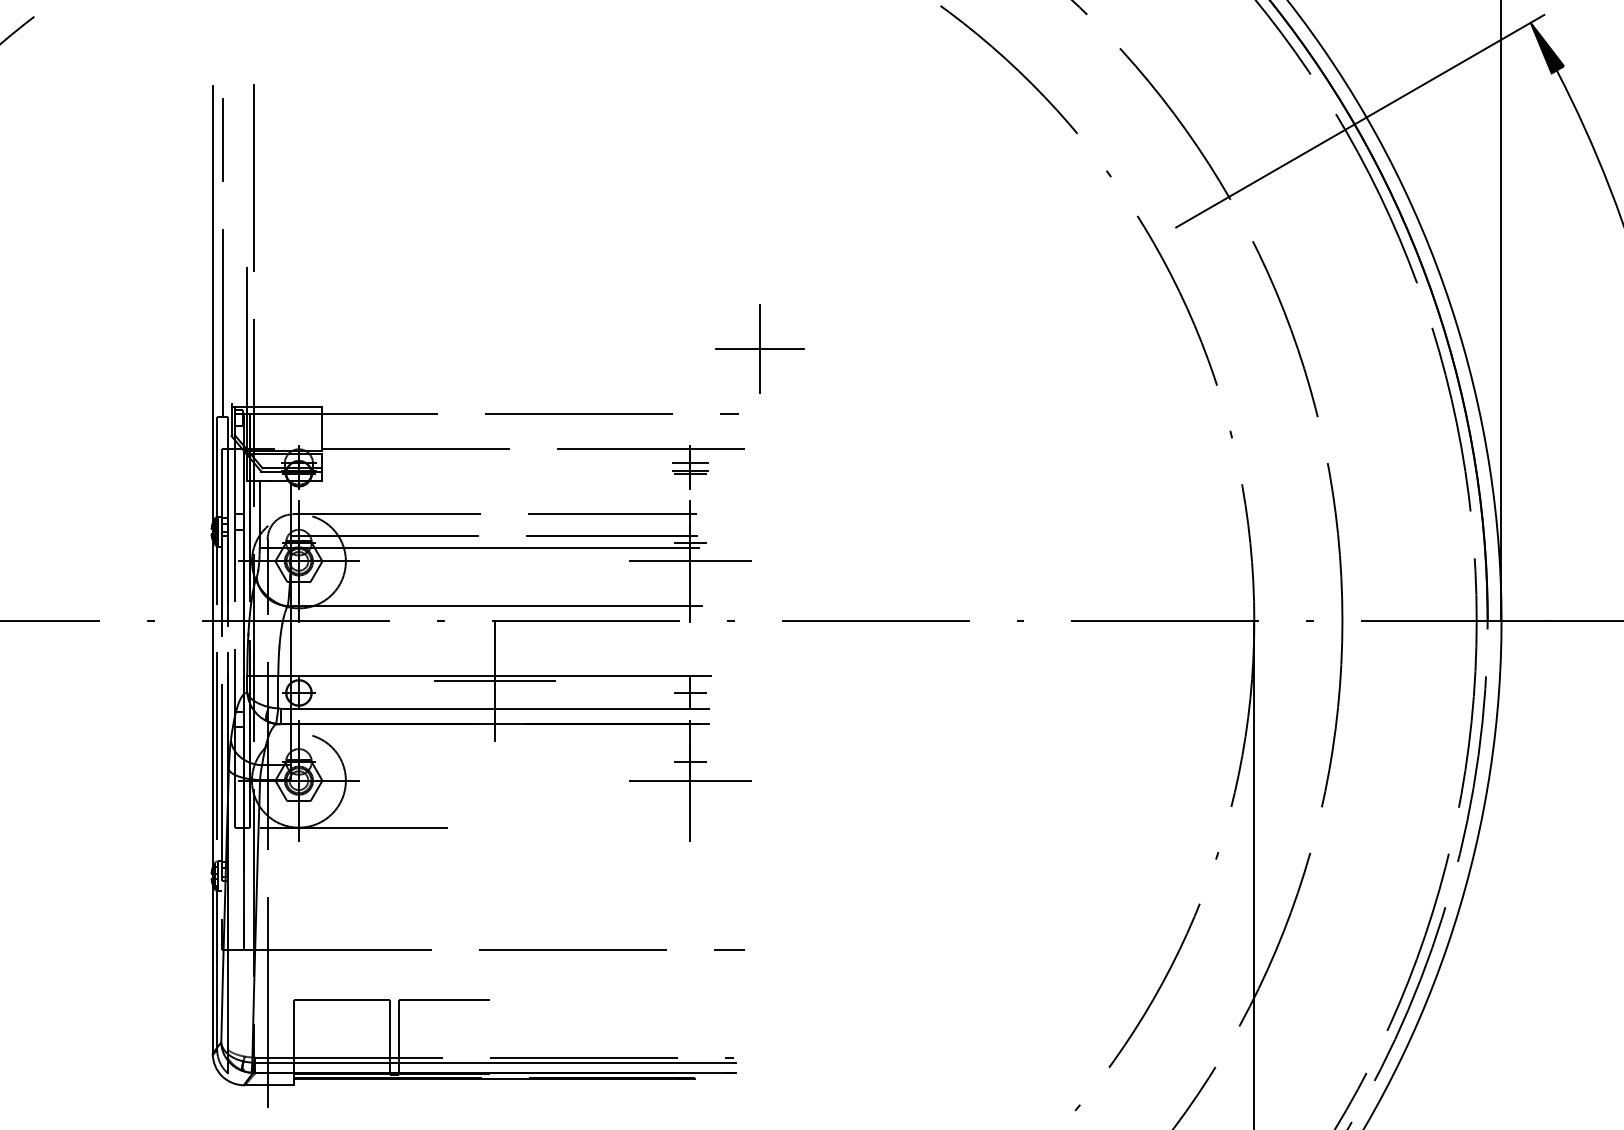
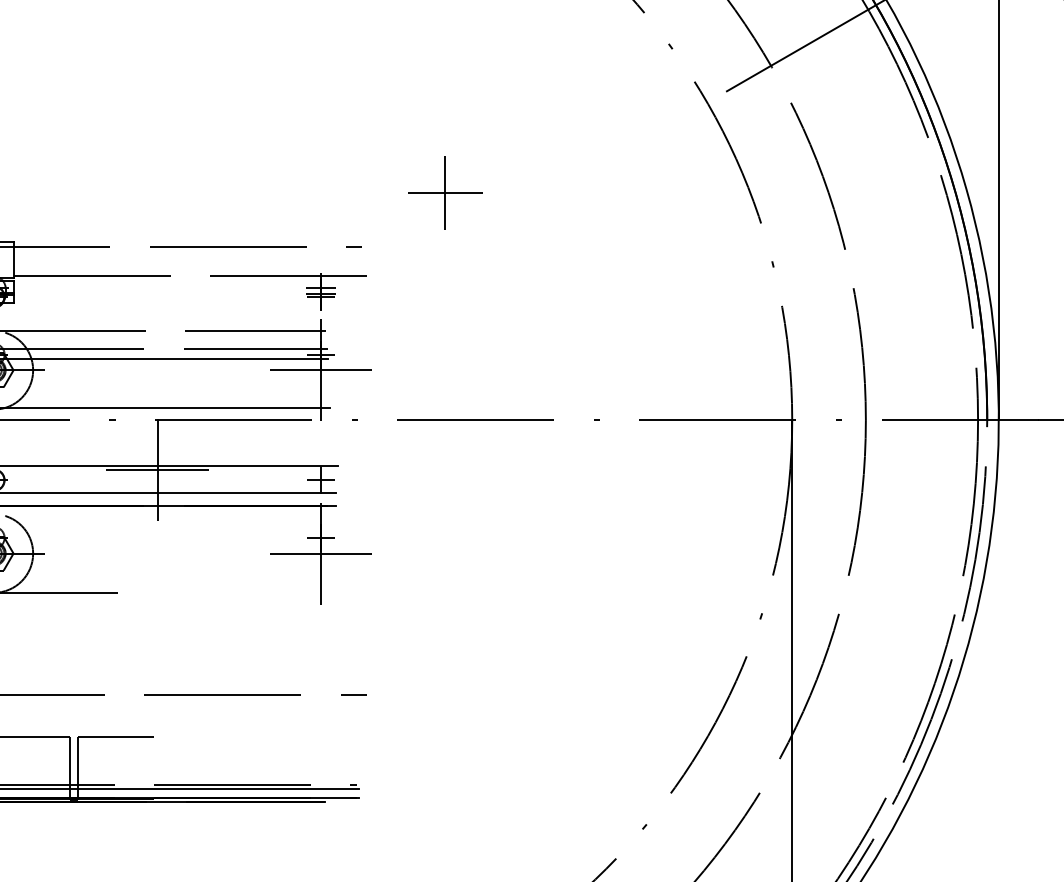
part: (759, 348) -> (444, 192), moved

